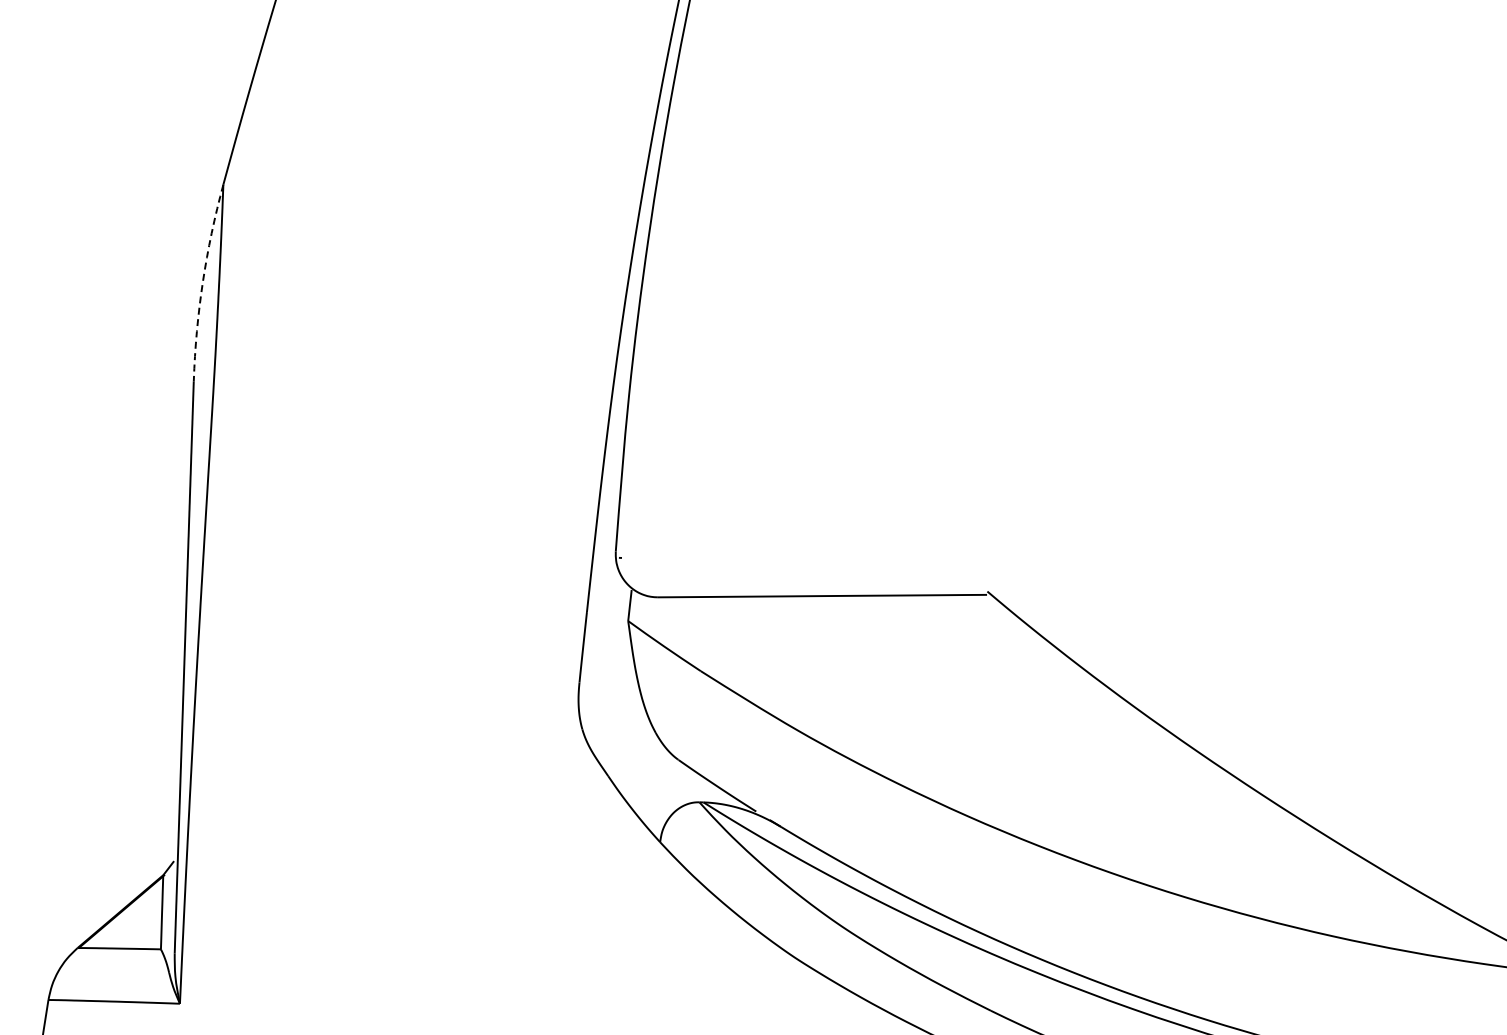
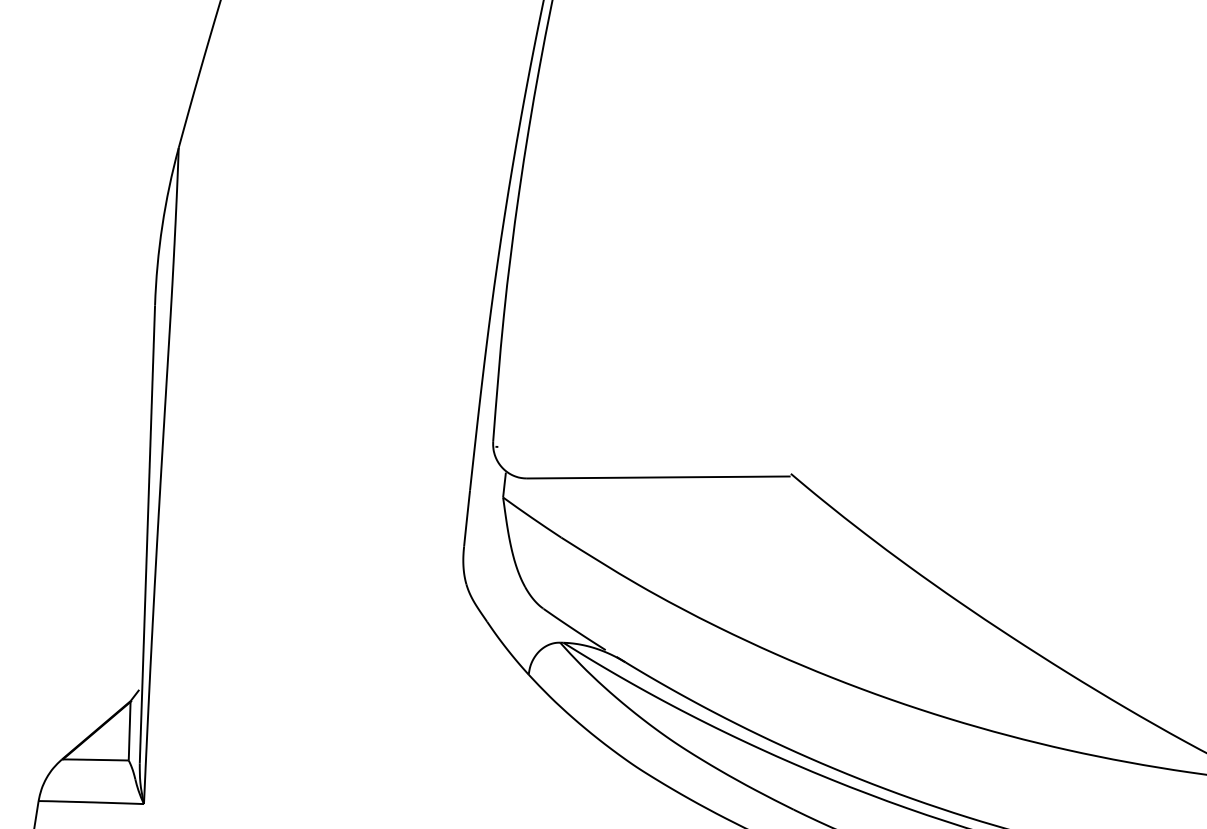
arc: (202, 282) -> (162, 226), dashed -> solid

